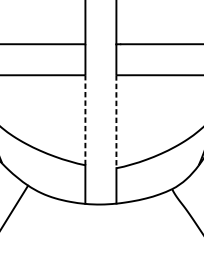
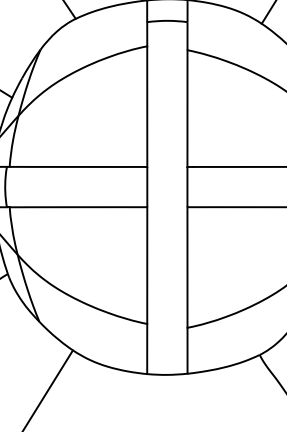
line: (85, 120) -> (147, 265), dashed -> solid
line: (116, 121) -> (187, 267), dashed -> solid

